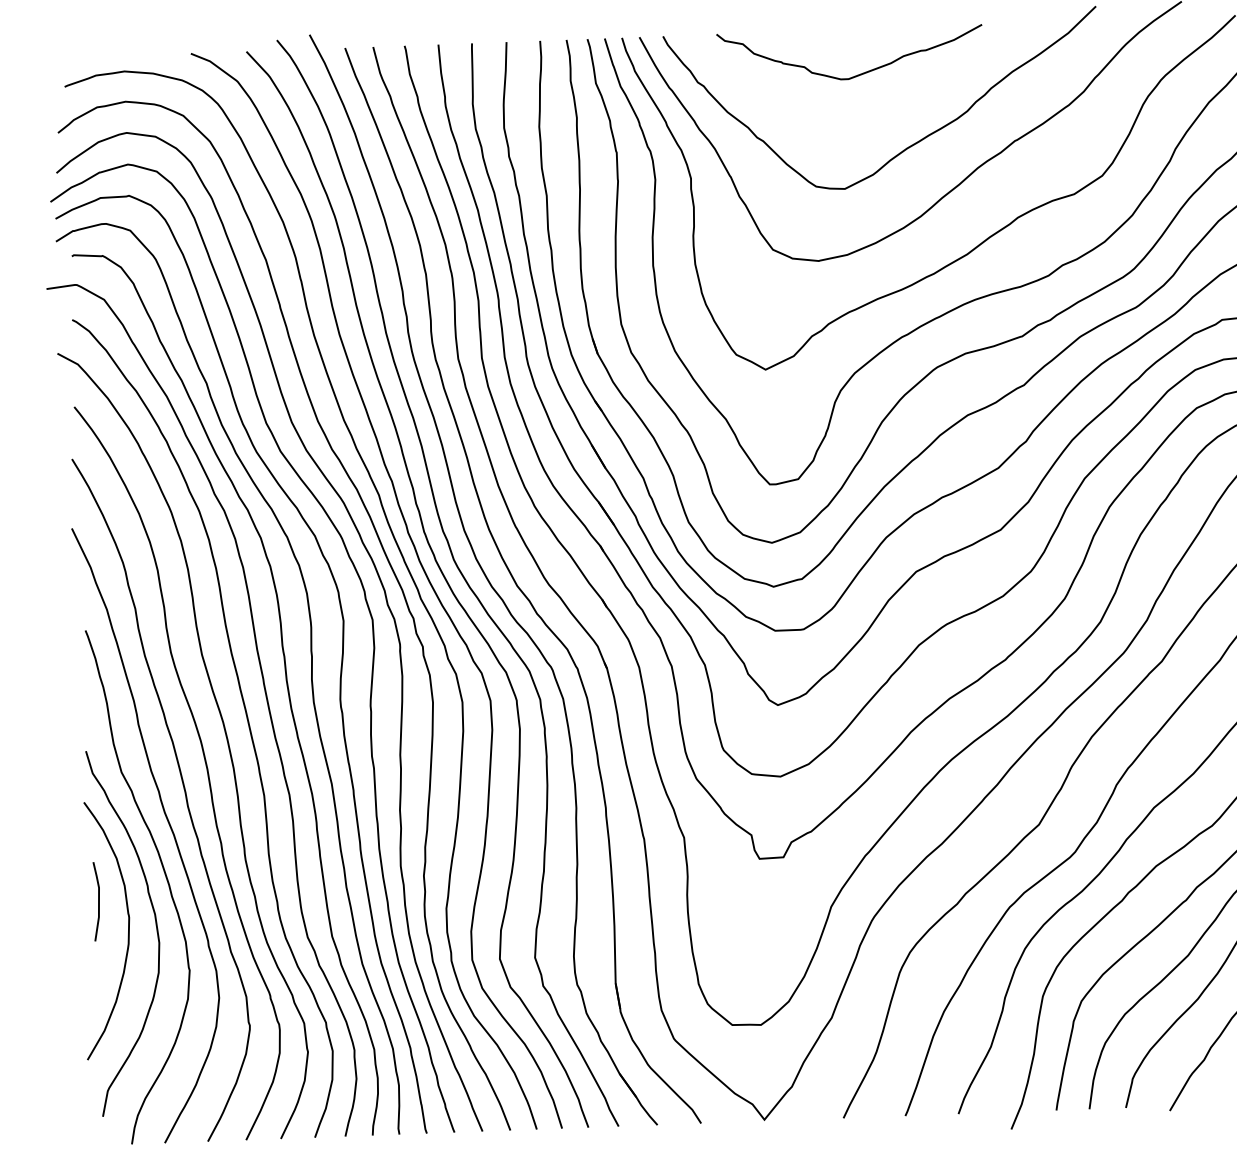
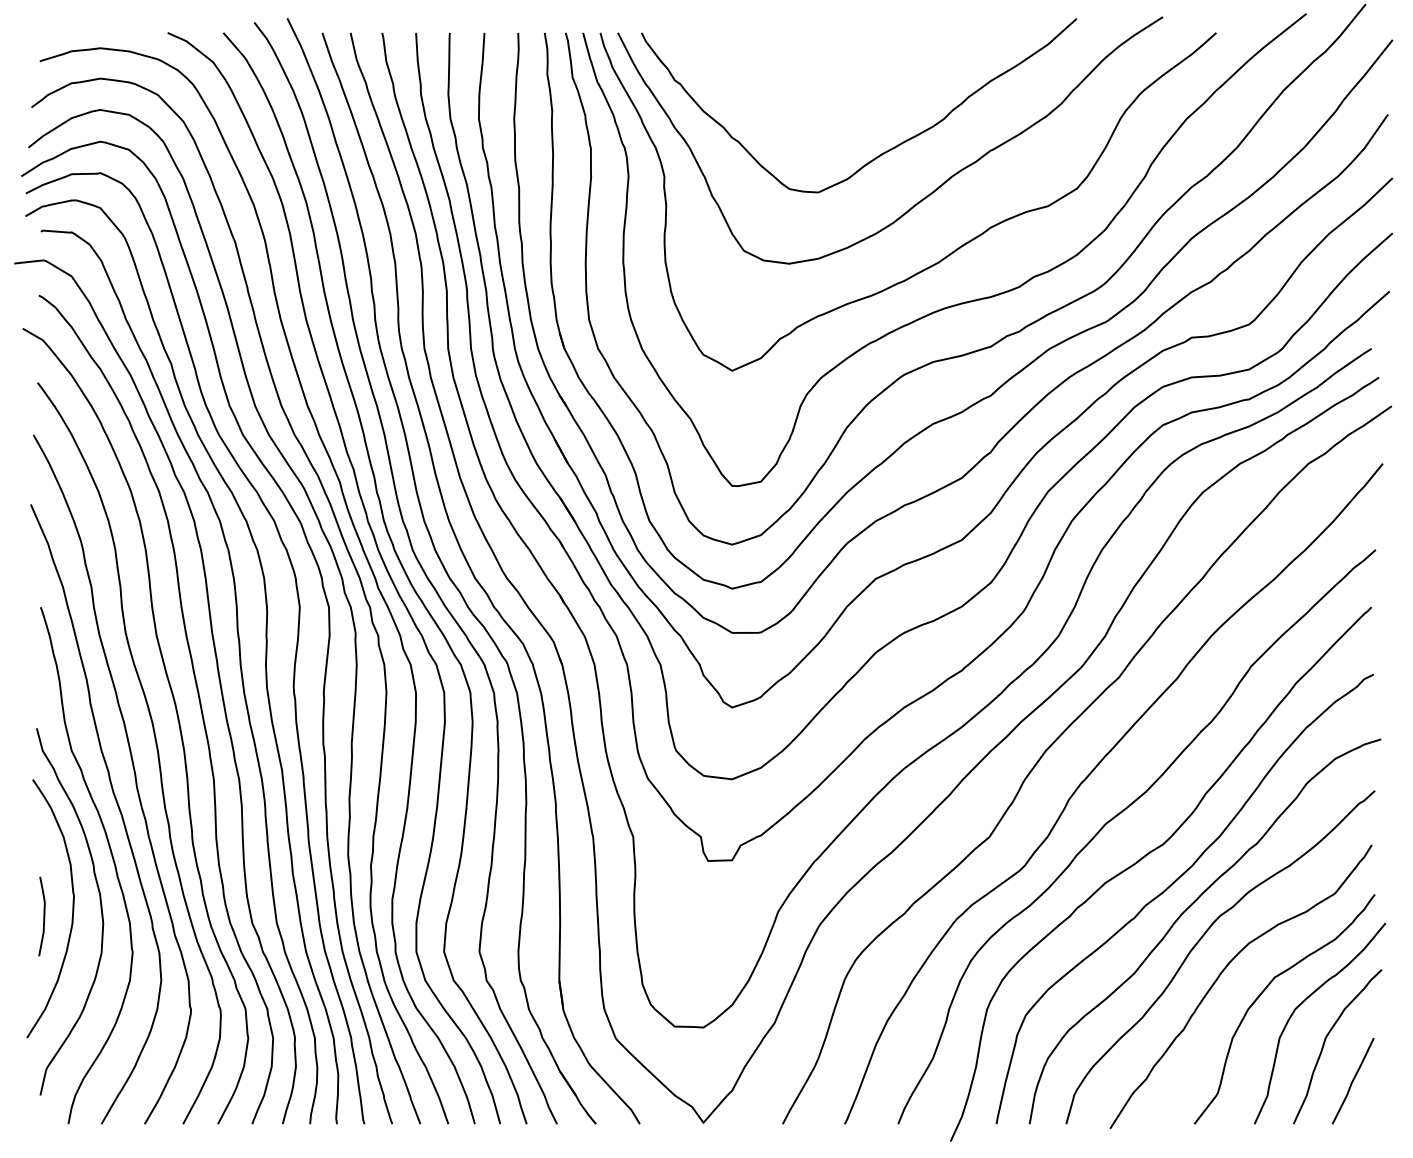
curve: (856, 74) -> (834, 78), removed
line: (98, 901) -> (43, 916), moved

